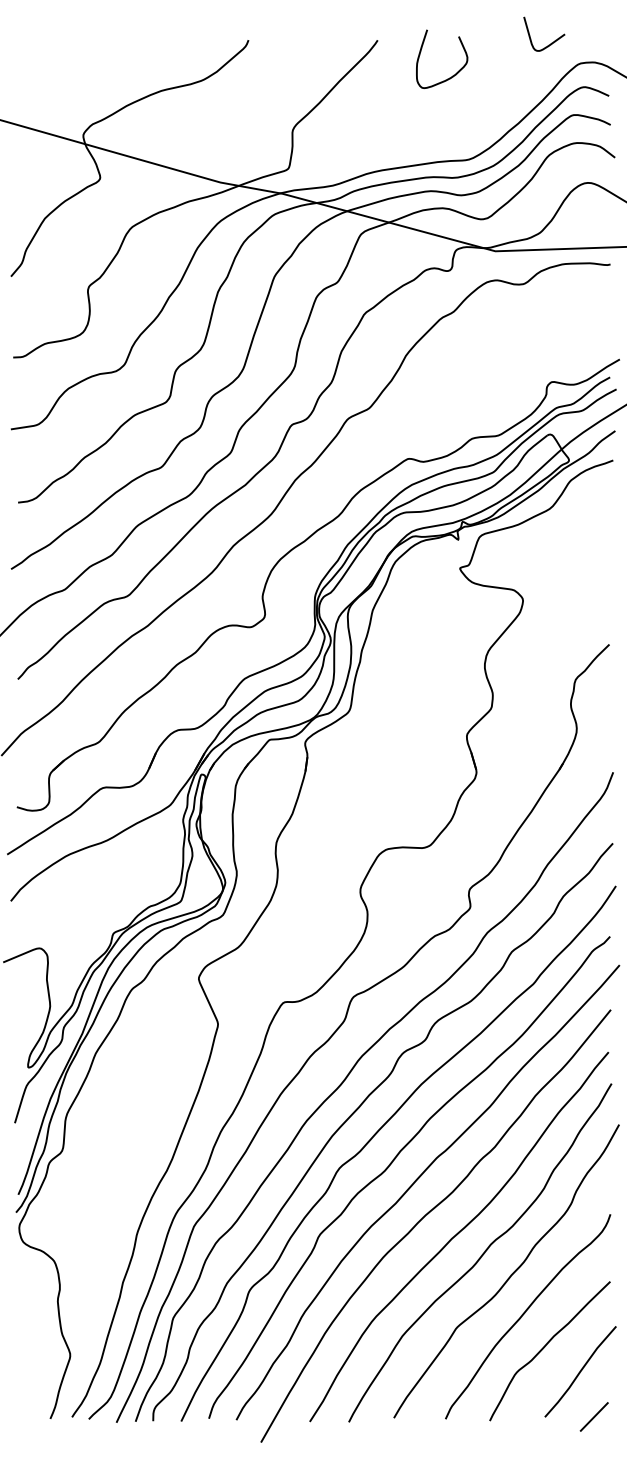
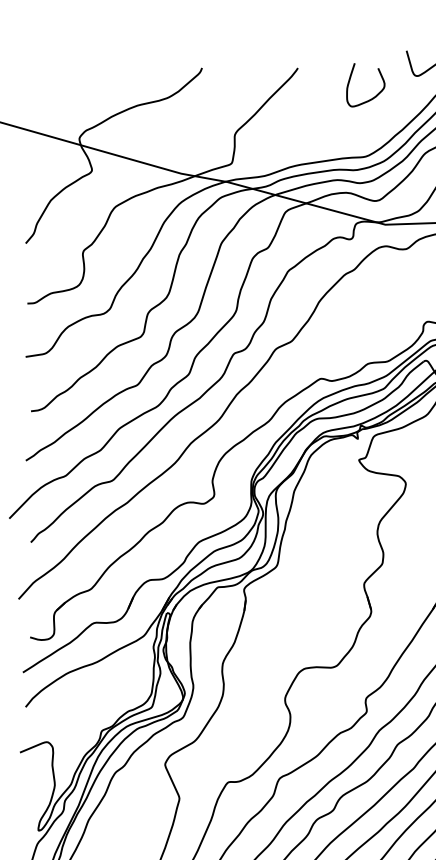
curve: (452, 75) -> (373, 97), moved

